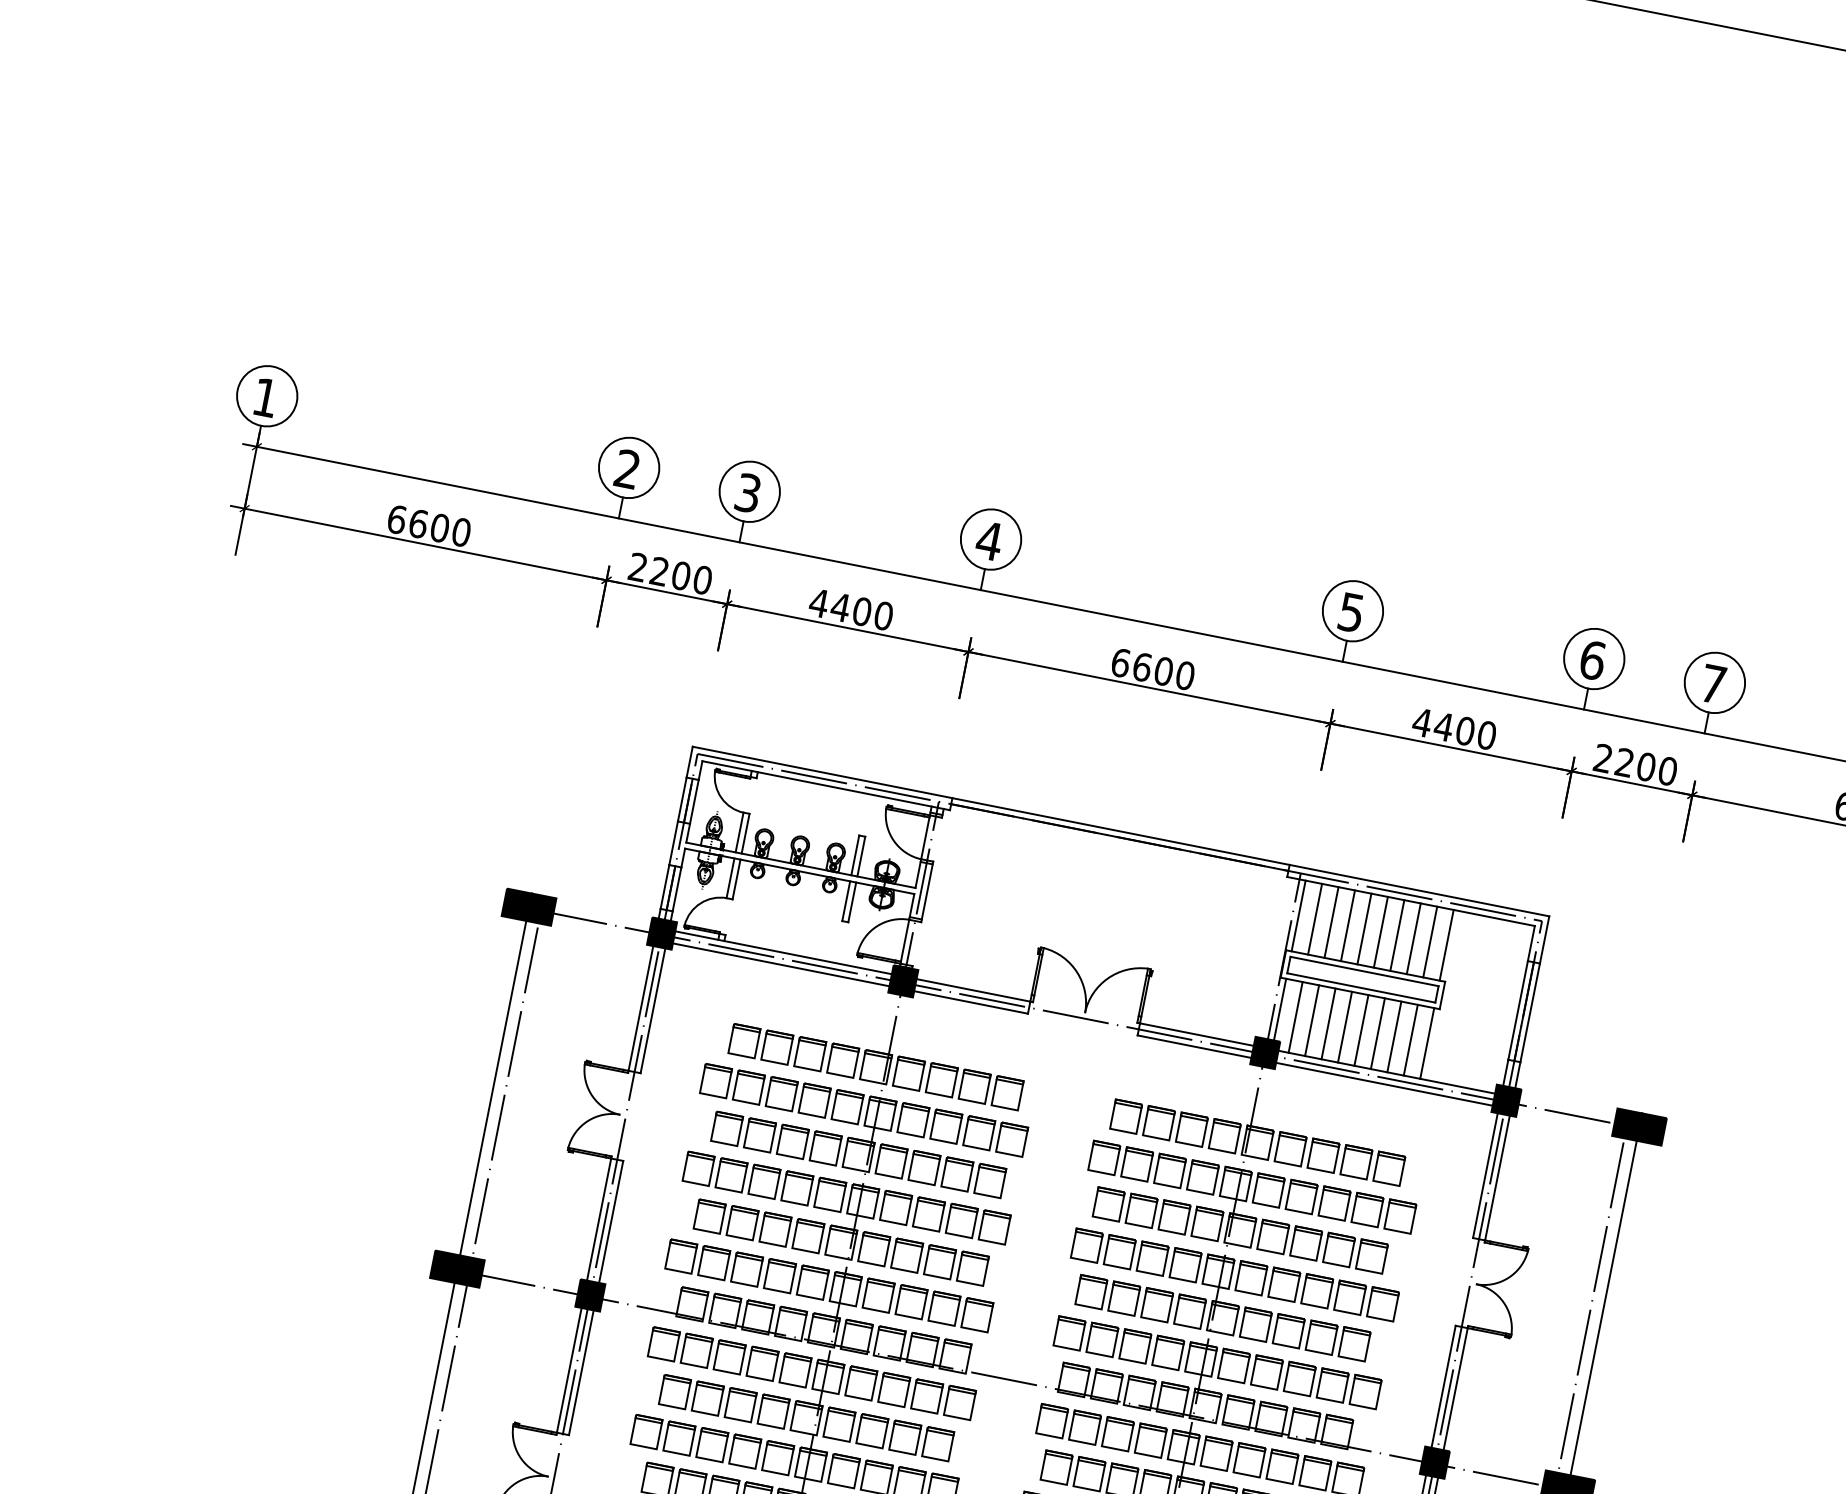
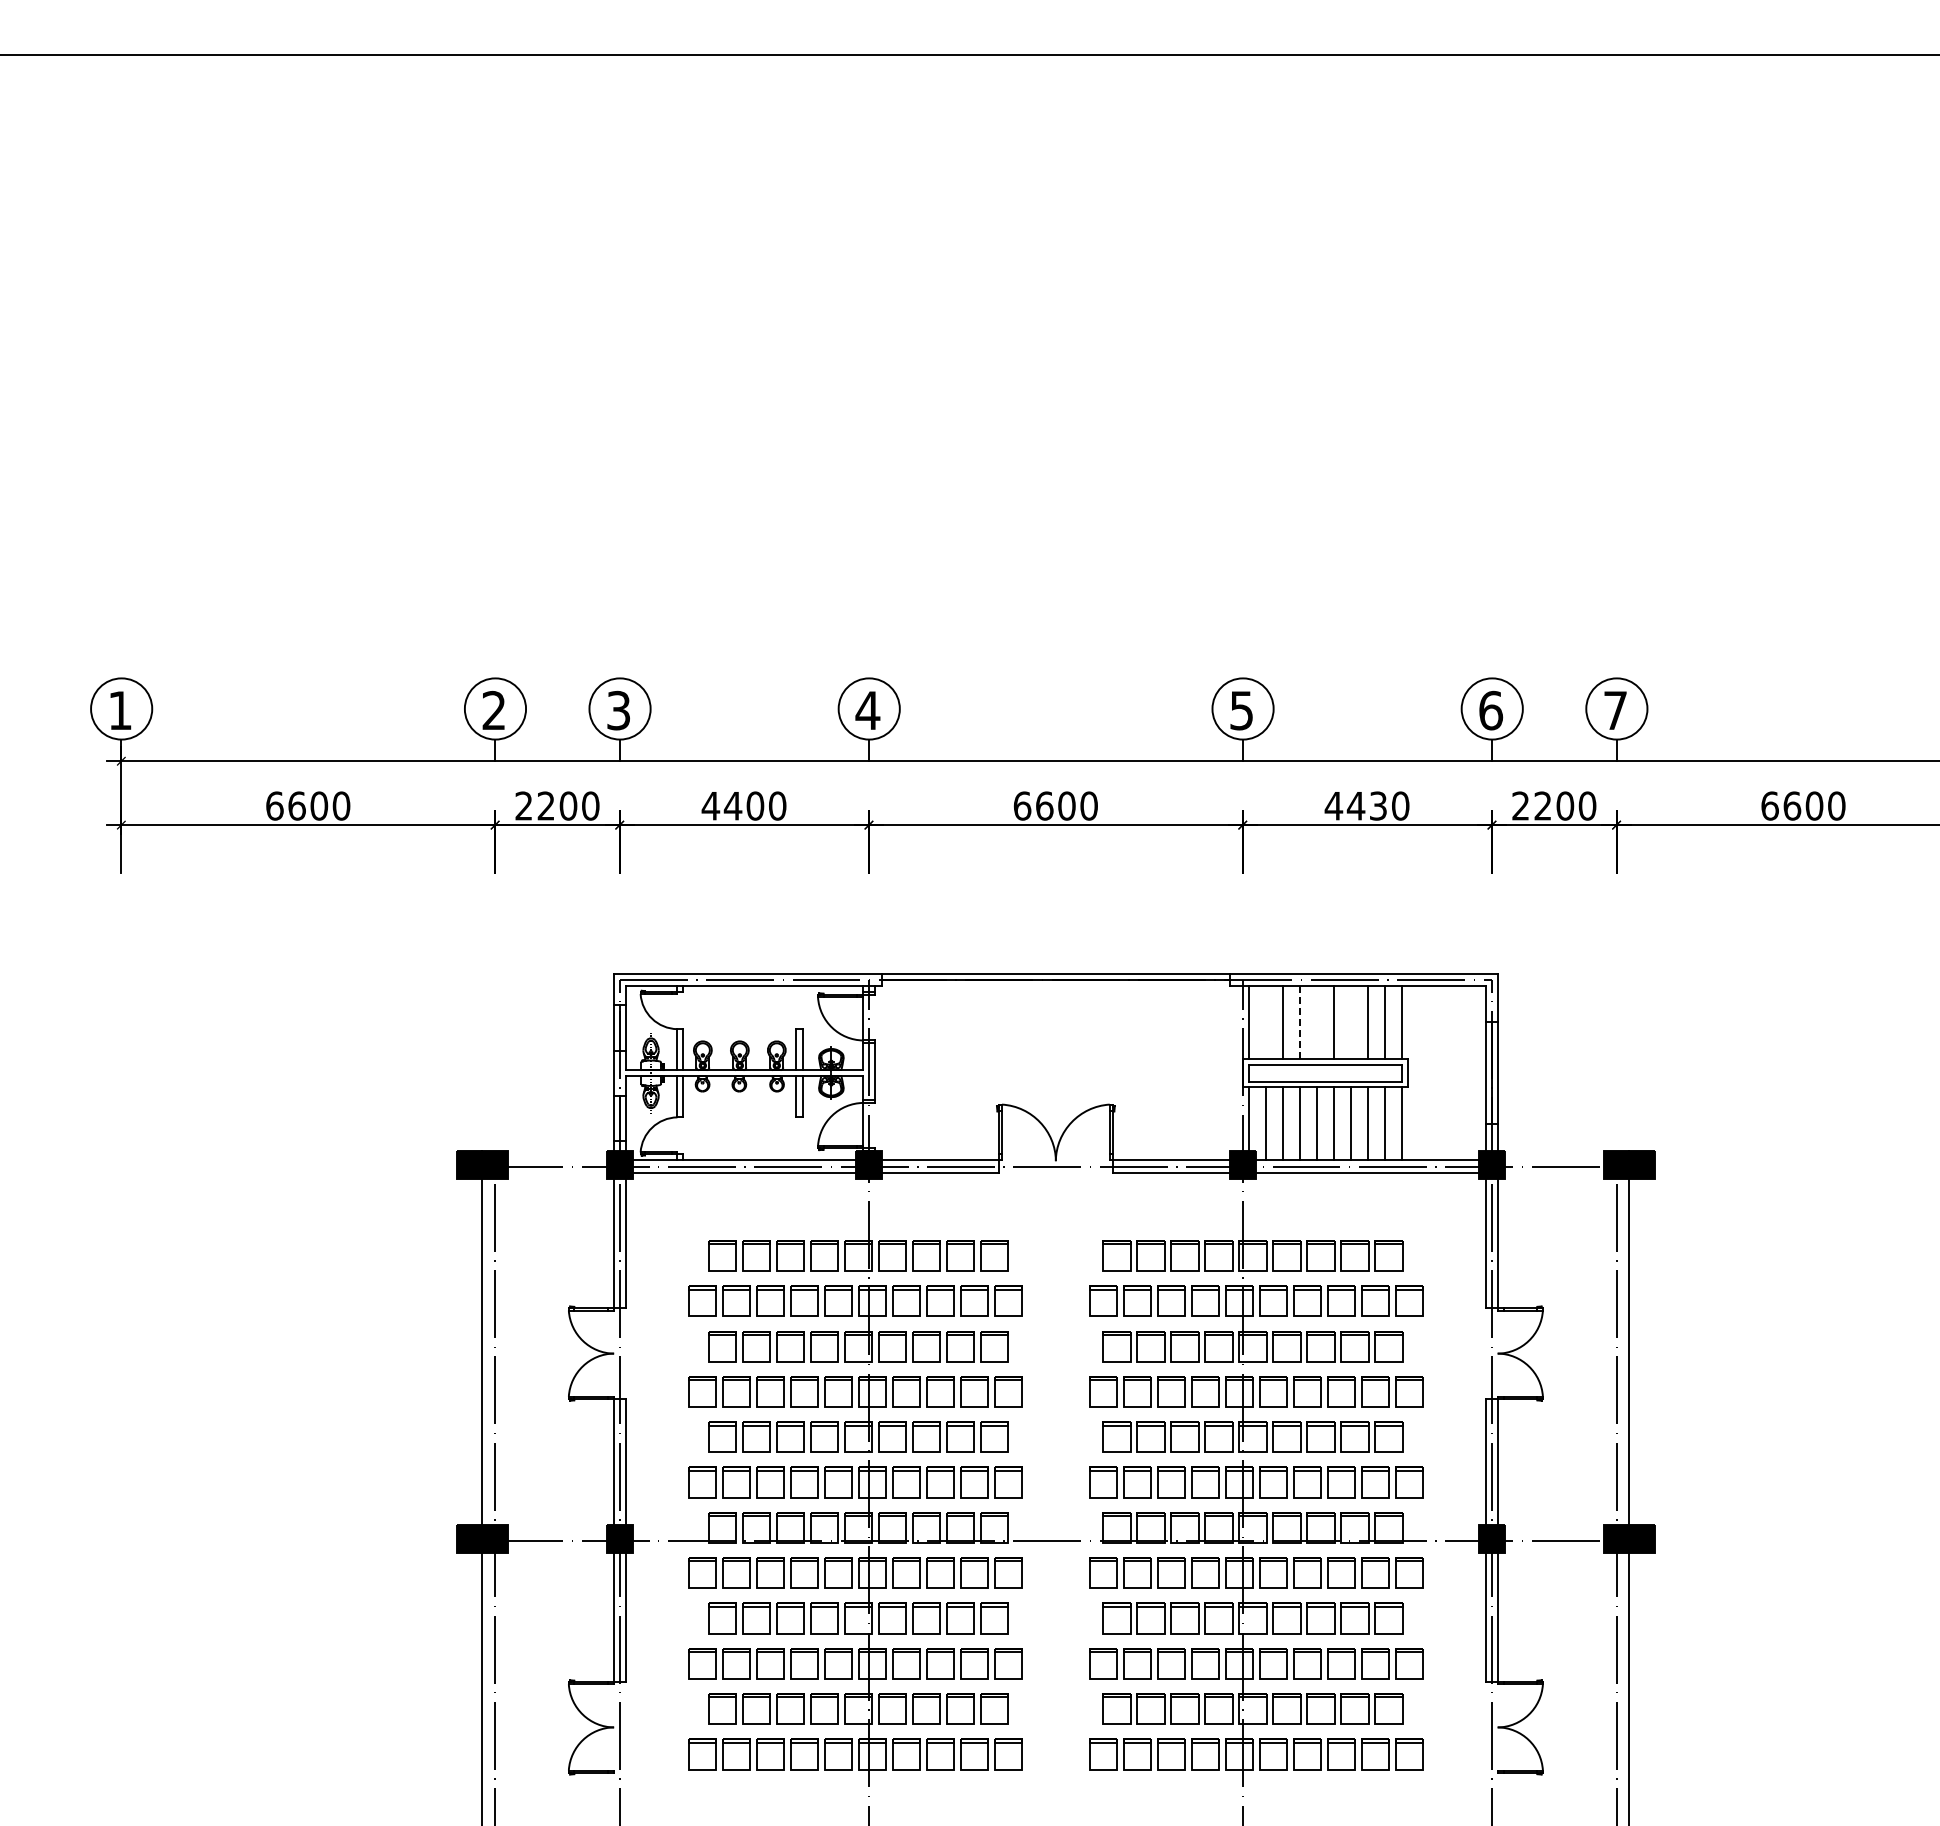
text: (1465, 730) -> (1378, 805), 4400 -> 4430
line: (1315, 919) -> (1266, 1022), removed
line: (1347, 925) -> (1299, 1022), solid -> dashed
line: (1363, 928) -> (1316, 1022), removed
line: (1396, 935) -> (1350, 1022), removed

